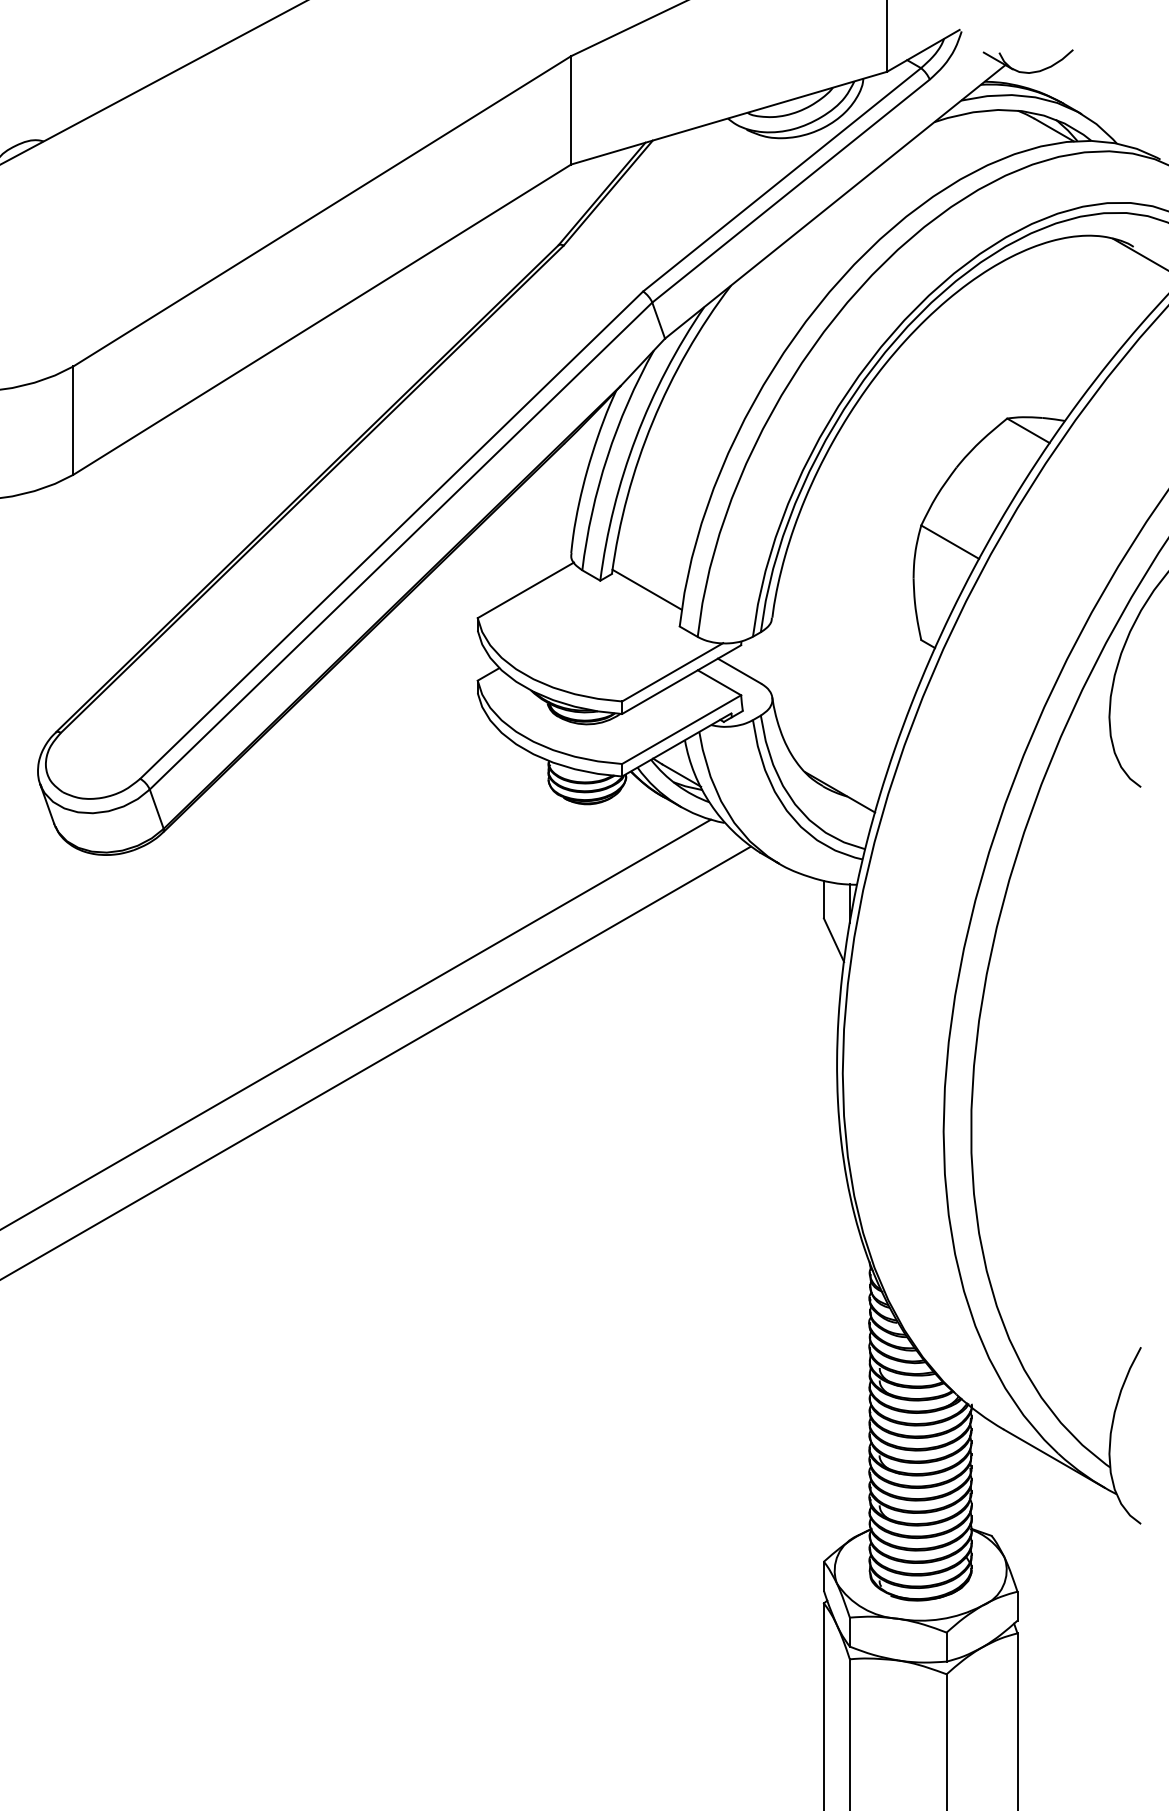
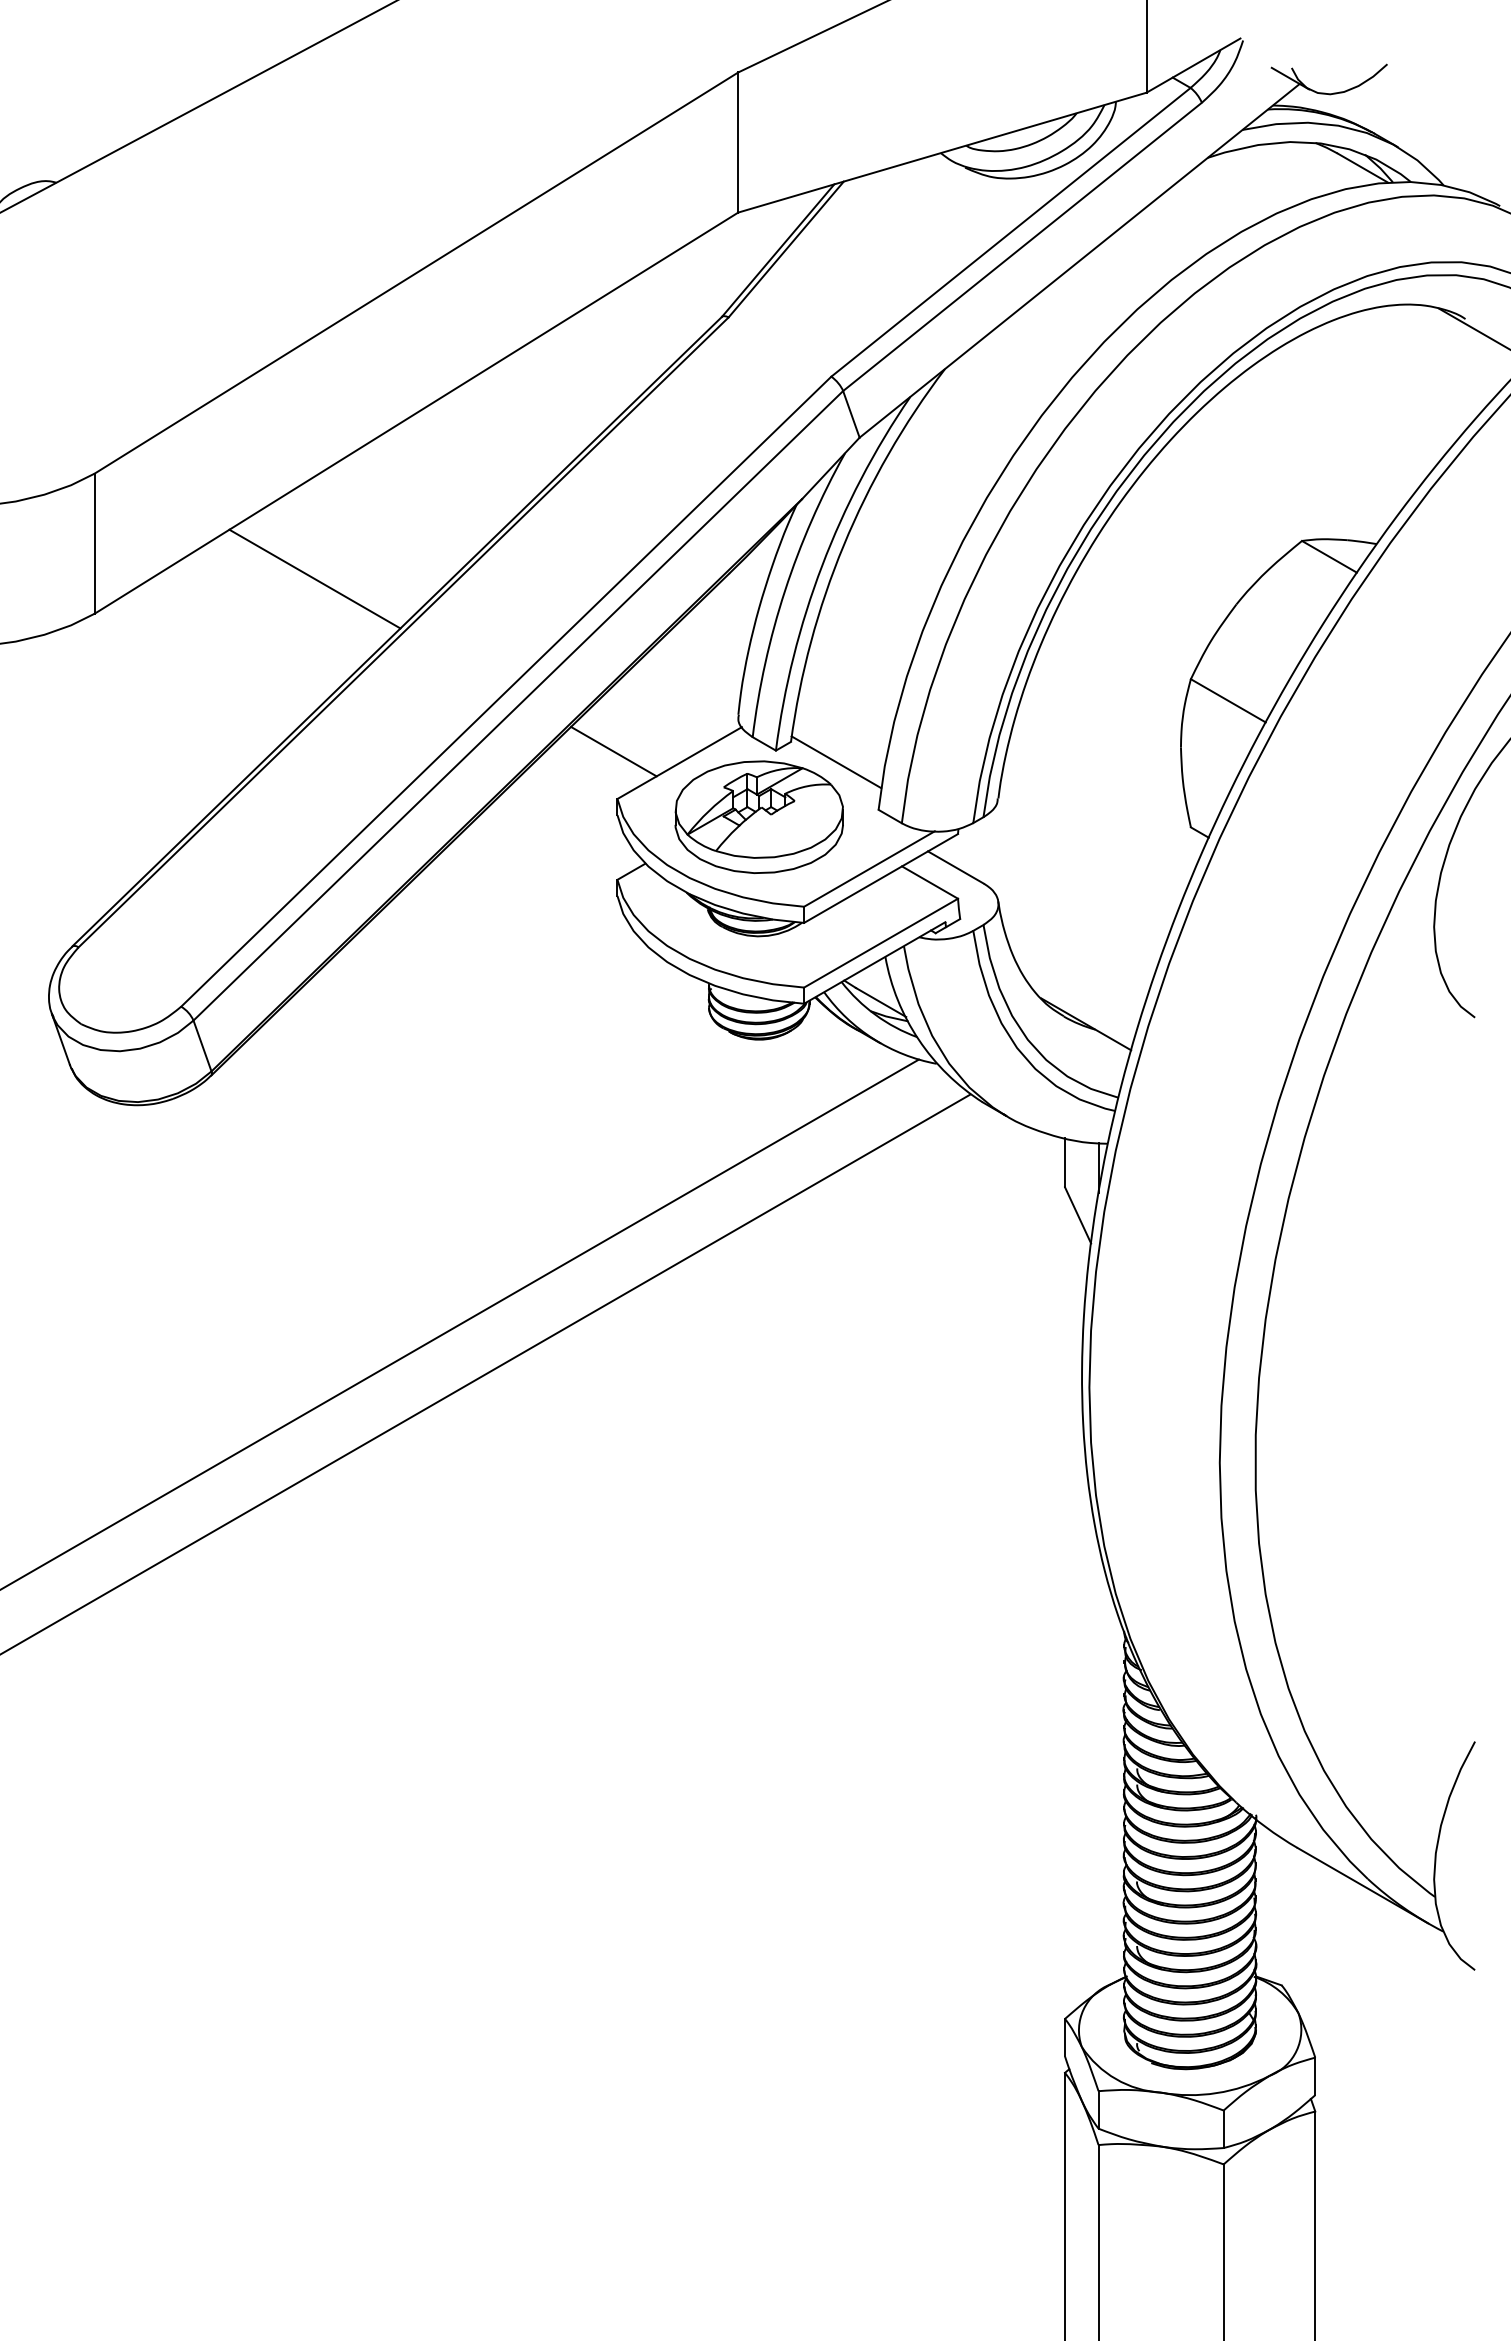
line: (243, 447) -> (314, 578), added
line: (474, 581) -> (613, 751), added
part: (586, 631) -> (758, 816), added

